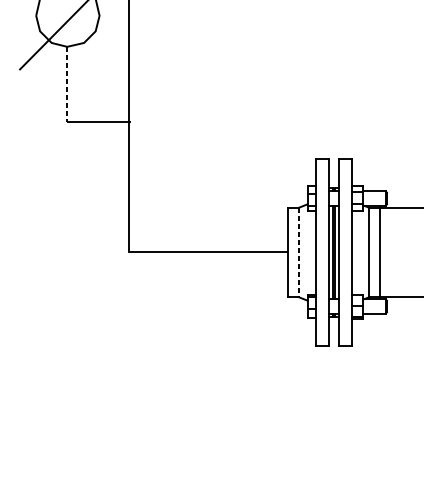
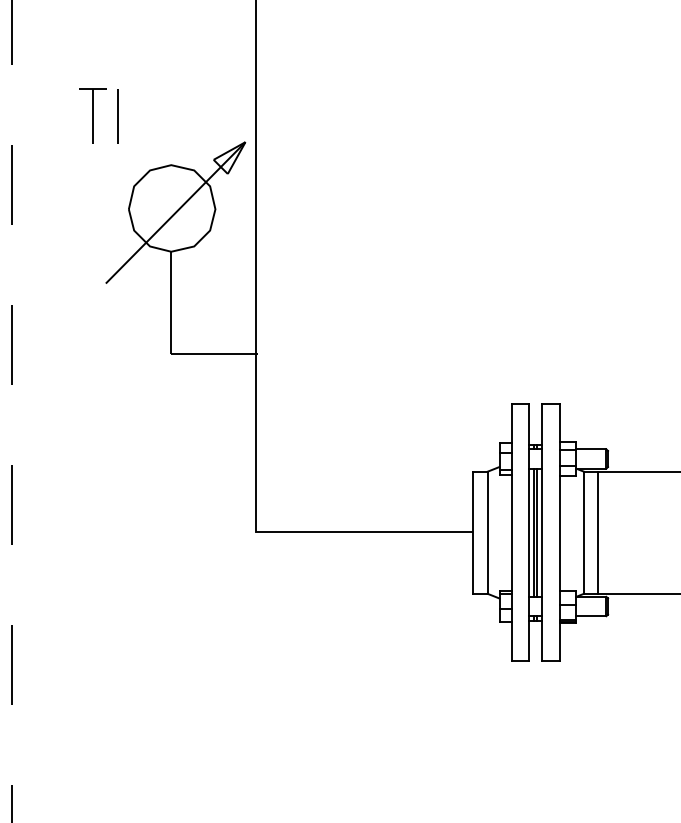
line: (67, 84) -> (171, 303), dashed -> solid
line: (298, 253) -> (487, 533), dashed -> solid

